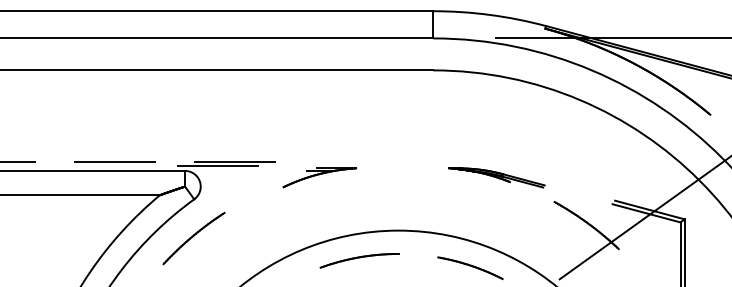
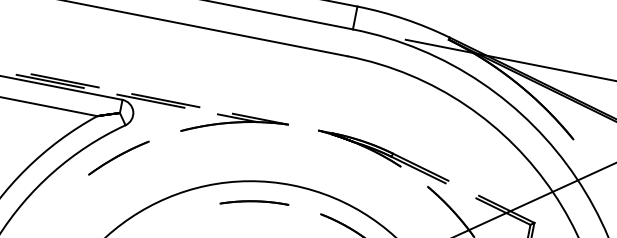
line: (98, 166) -> (50, 81), added
part: (319, 177) -> (234, 127), size x1.67
part: (496, 177) -> (383, 156), size x1.67

